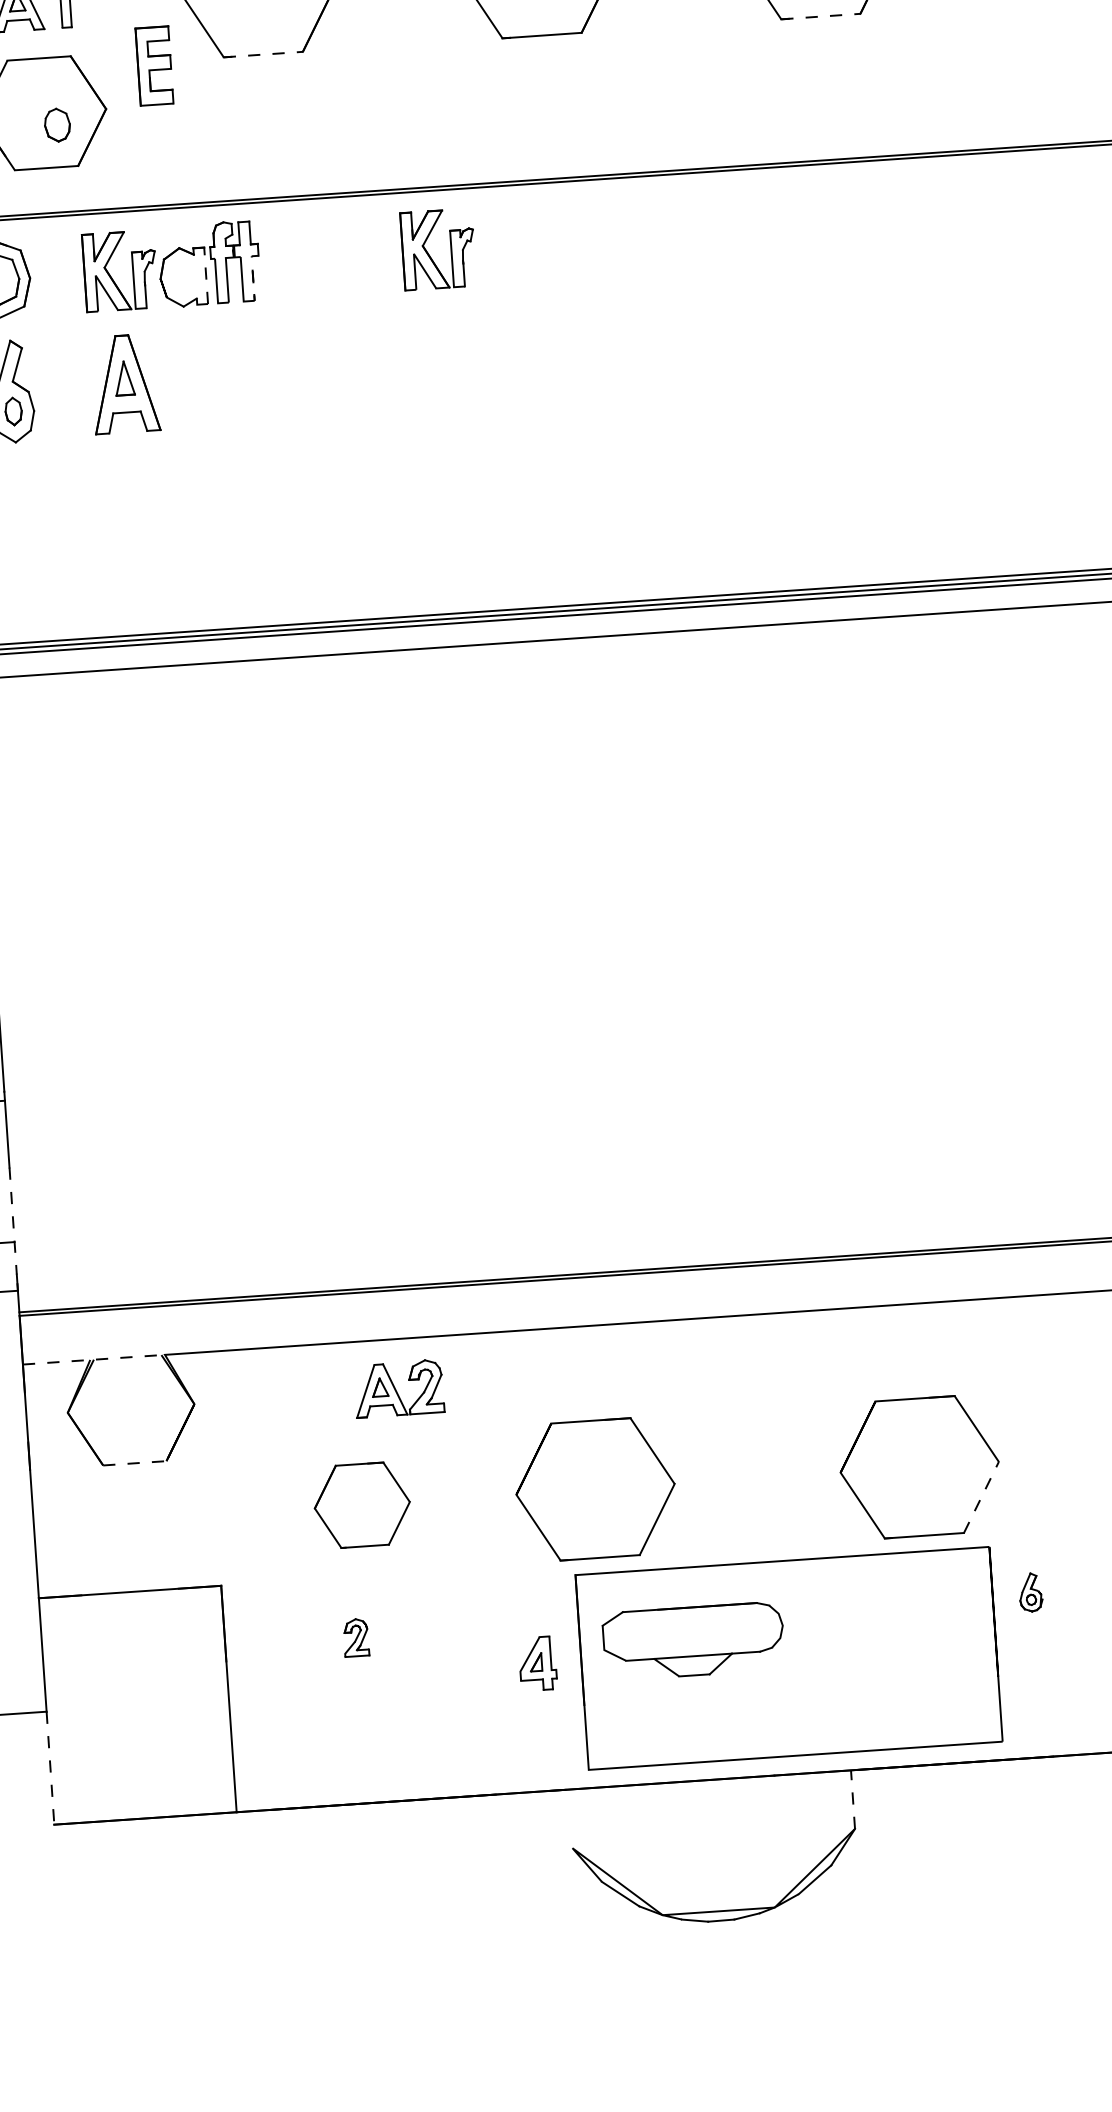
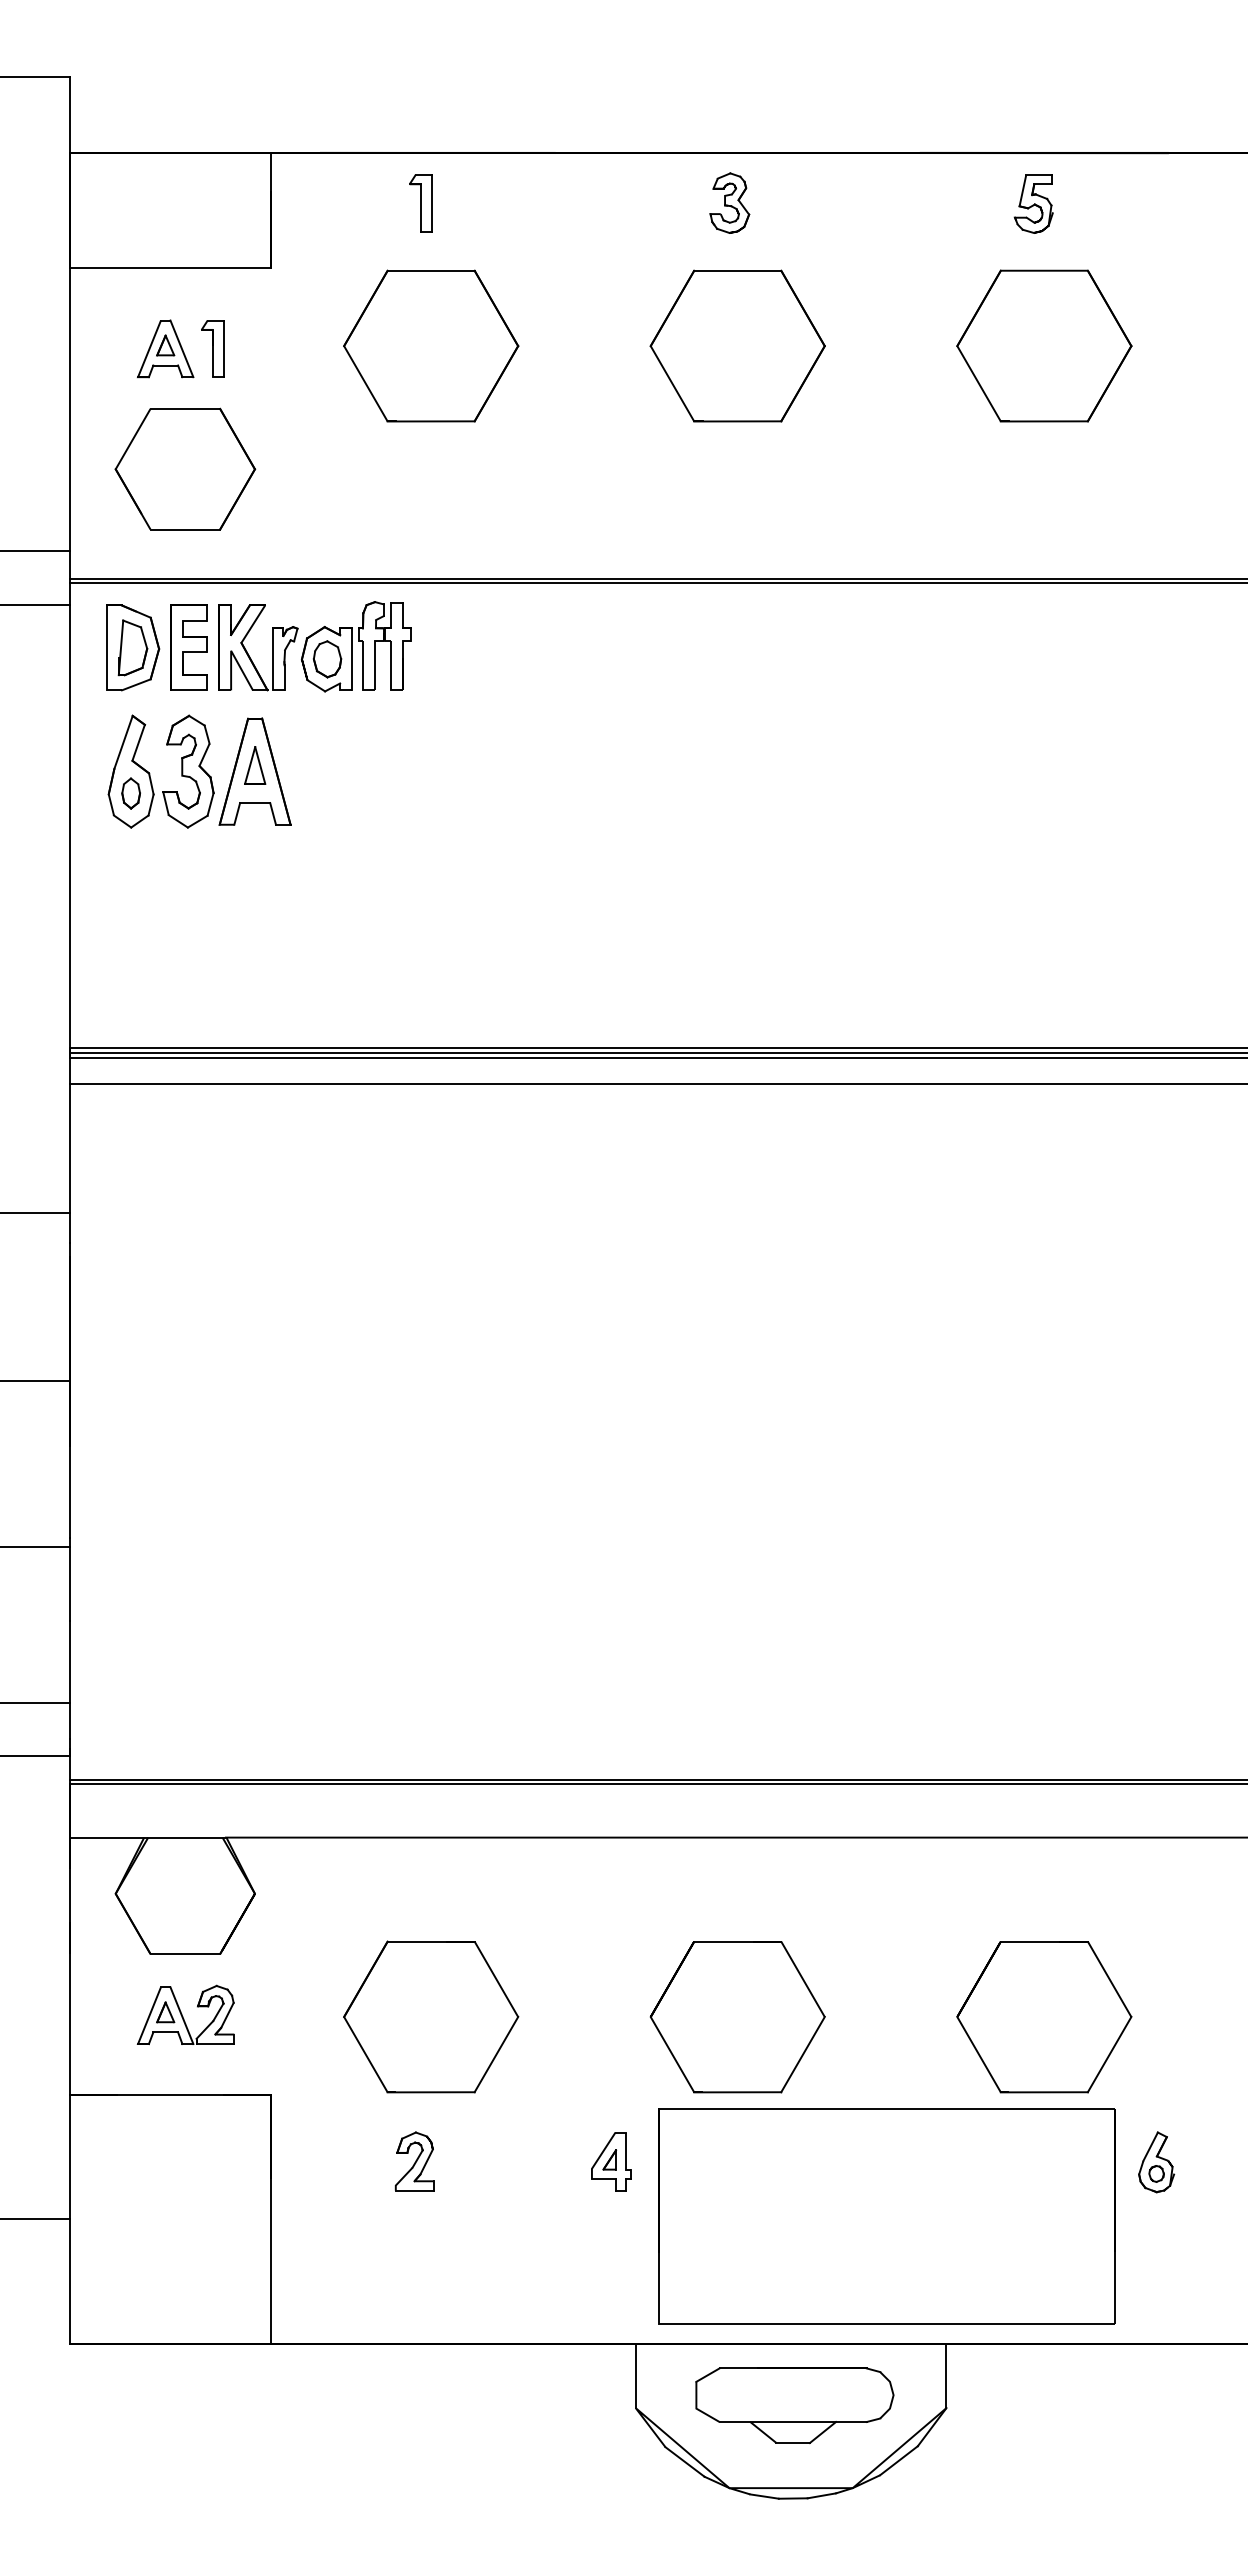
line: (820, 16) -> (1044, 421), dashed -> solid
line: (263, 54) -> (431, 421), dashed -> solid
part: (153, 65) -> (188, 647), moved
part: (57, 125) -> (327, 659), moved
part: (429, 255) -> (598, 653), removed
line: (206, 275) -> (352, 658), dashed -> solid
line: (254, 289) -> (403, 677), dashed -> solid
part: (64, 387) -> (188, 771), added
line: (13, 1220) -> (70, 1679), dashed -> solid
line: (94, 1359) -> (148, 1837), dashed -> solid
part: (398, 1388) -> (185, 2014), moved
line: (135, 1463) -> (185, 1954), dashed -> solid
part: (595, 1489) -> (737, 2017), moved
line: (981, 1497) -> (1109, 2054), dashed -> solid
part: (362, 1504) -> (431, 2016), size x1.67
part: (1030, 1592) -> (1156, 2162), size x1.43
part: (356, 1637) -> (414, 2161), size x1.43
part: (693, 1641) -> (794, 2405), moved
part: (537, 1663) -> (611, 2161), moved
line: (50, 1769) -> (70, 2282), dashed -> solid
line: (853, 1799) -> (946, 2375), dashed -> solid
line: (570, 1818) -> (635, 2375), added

